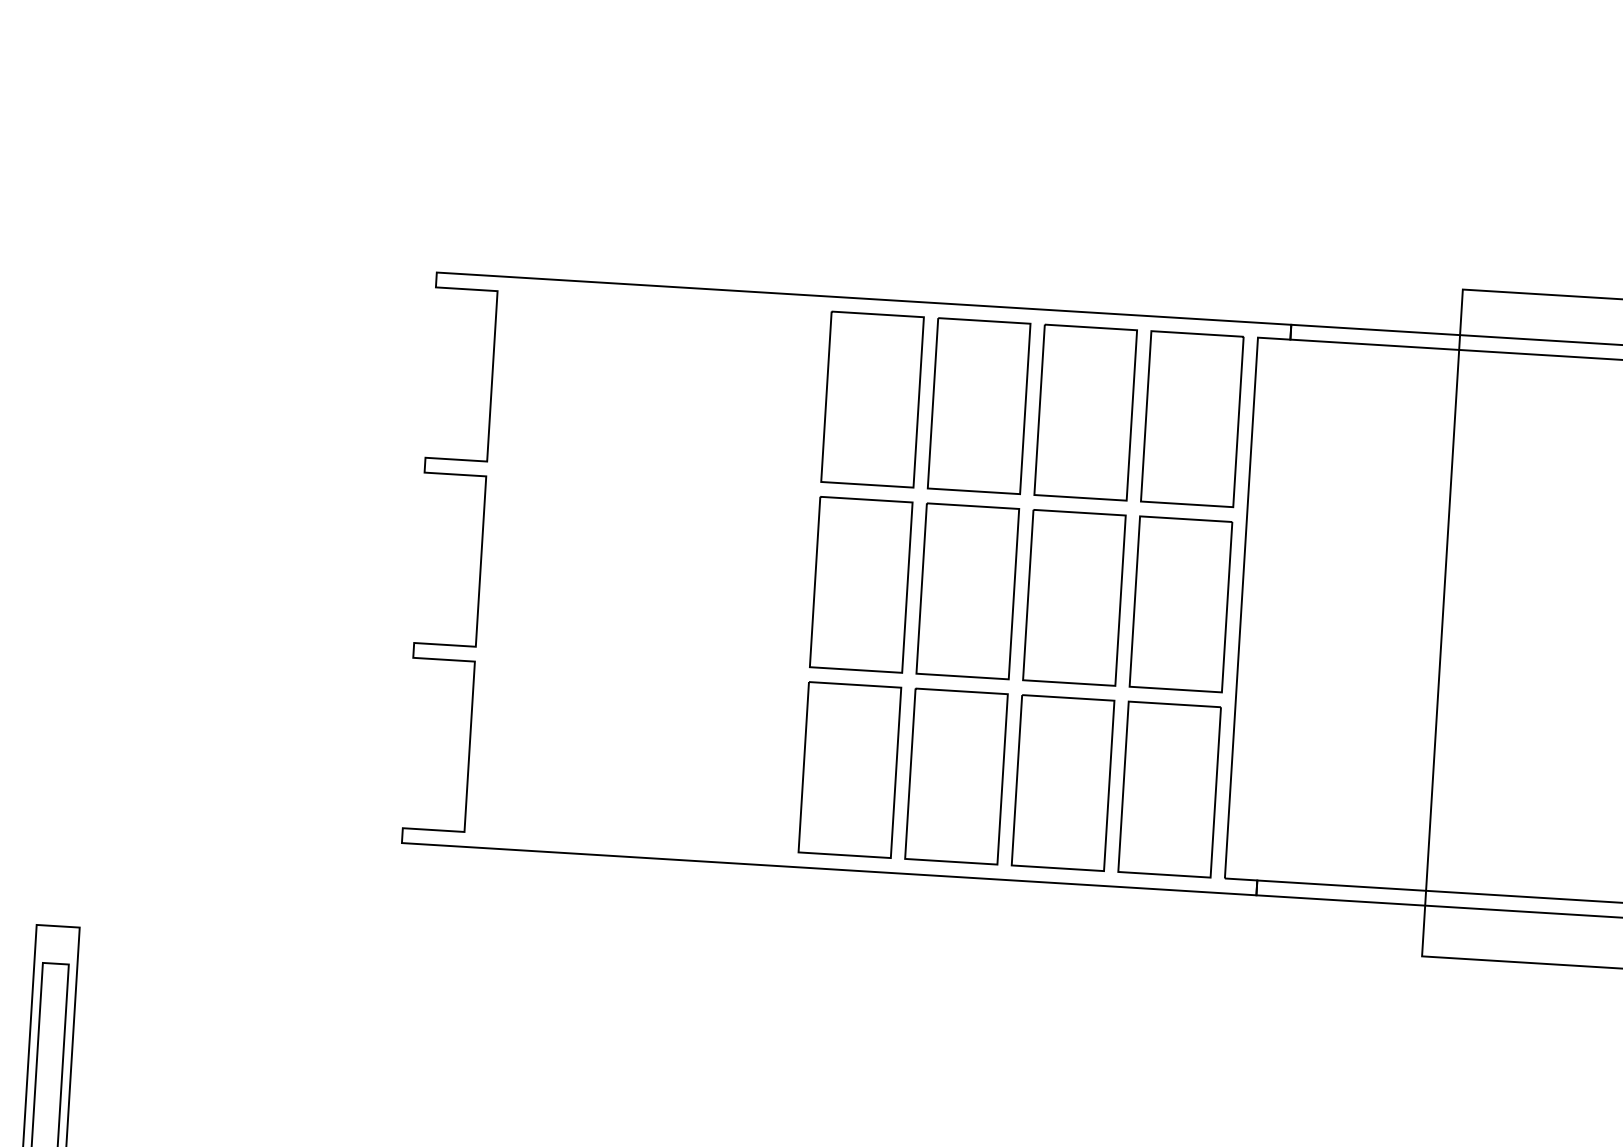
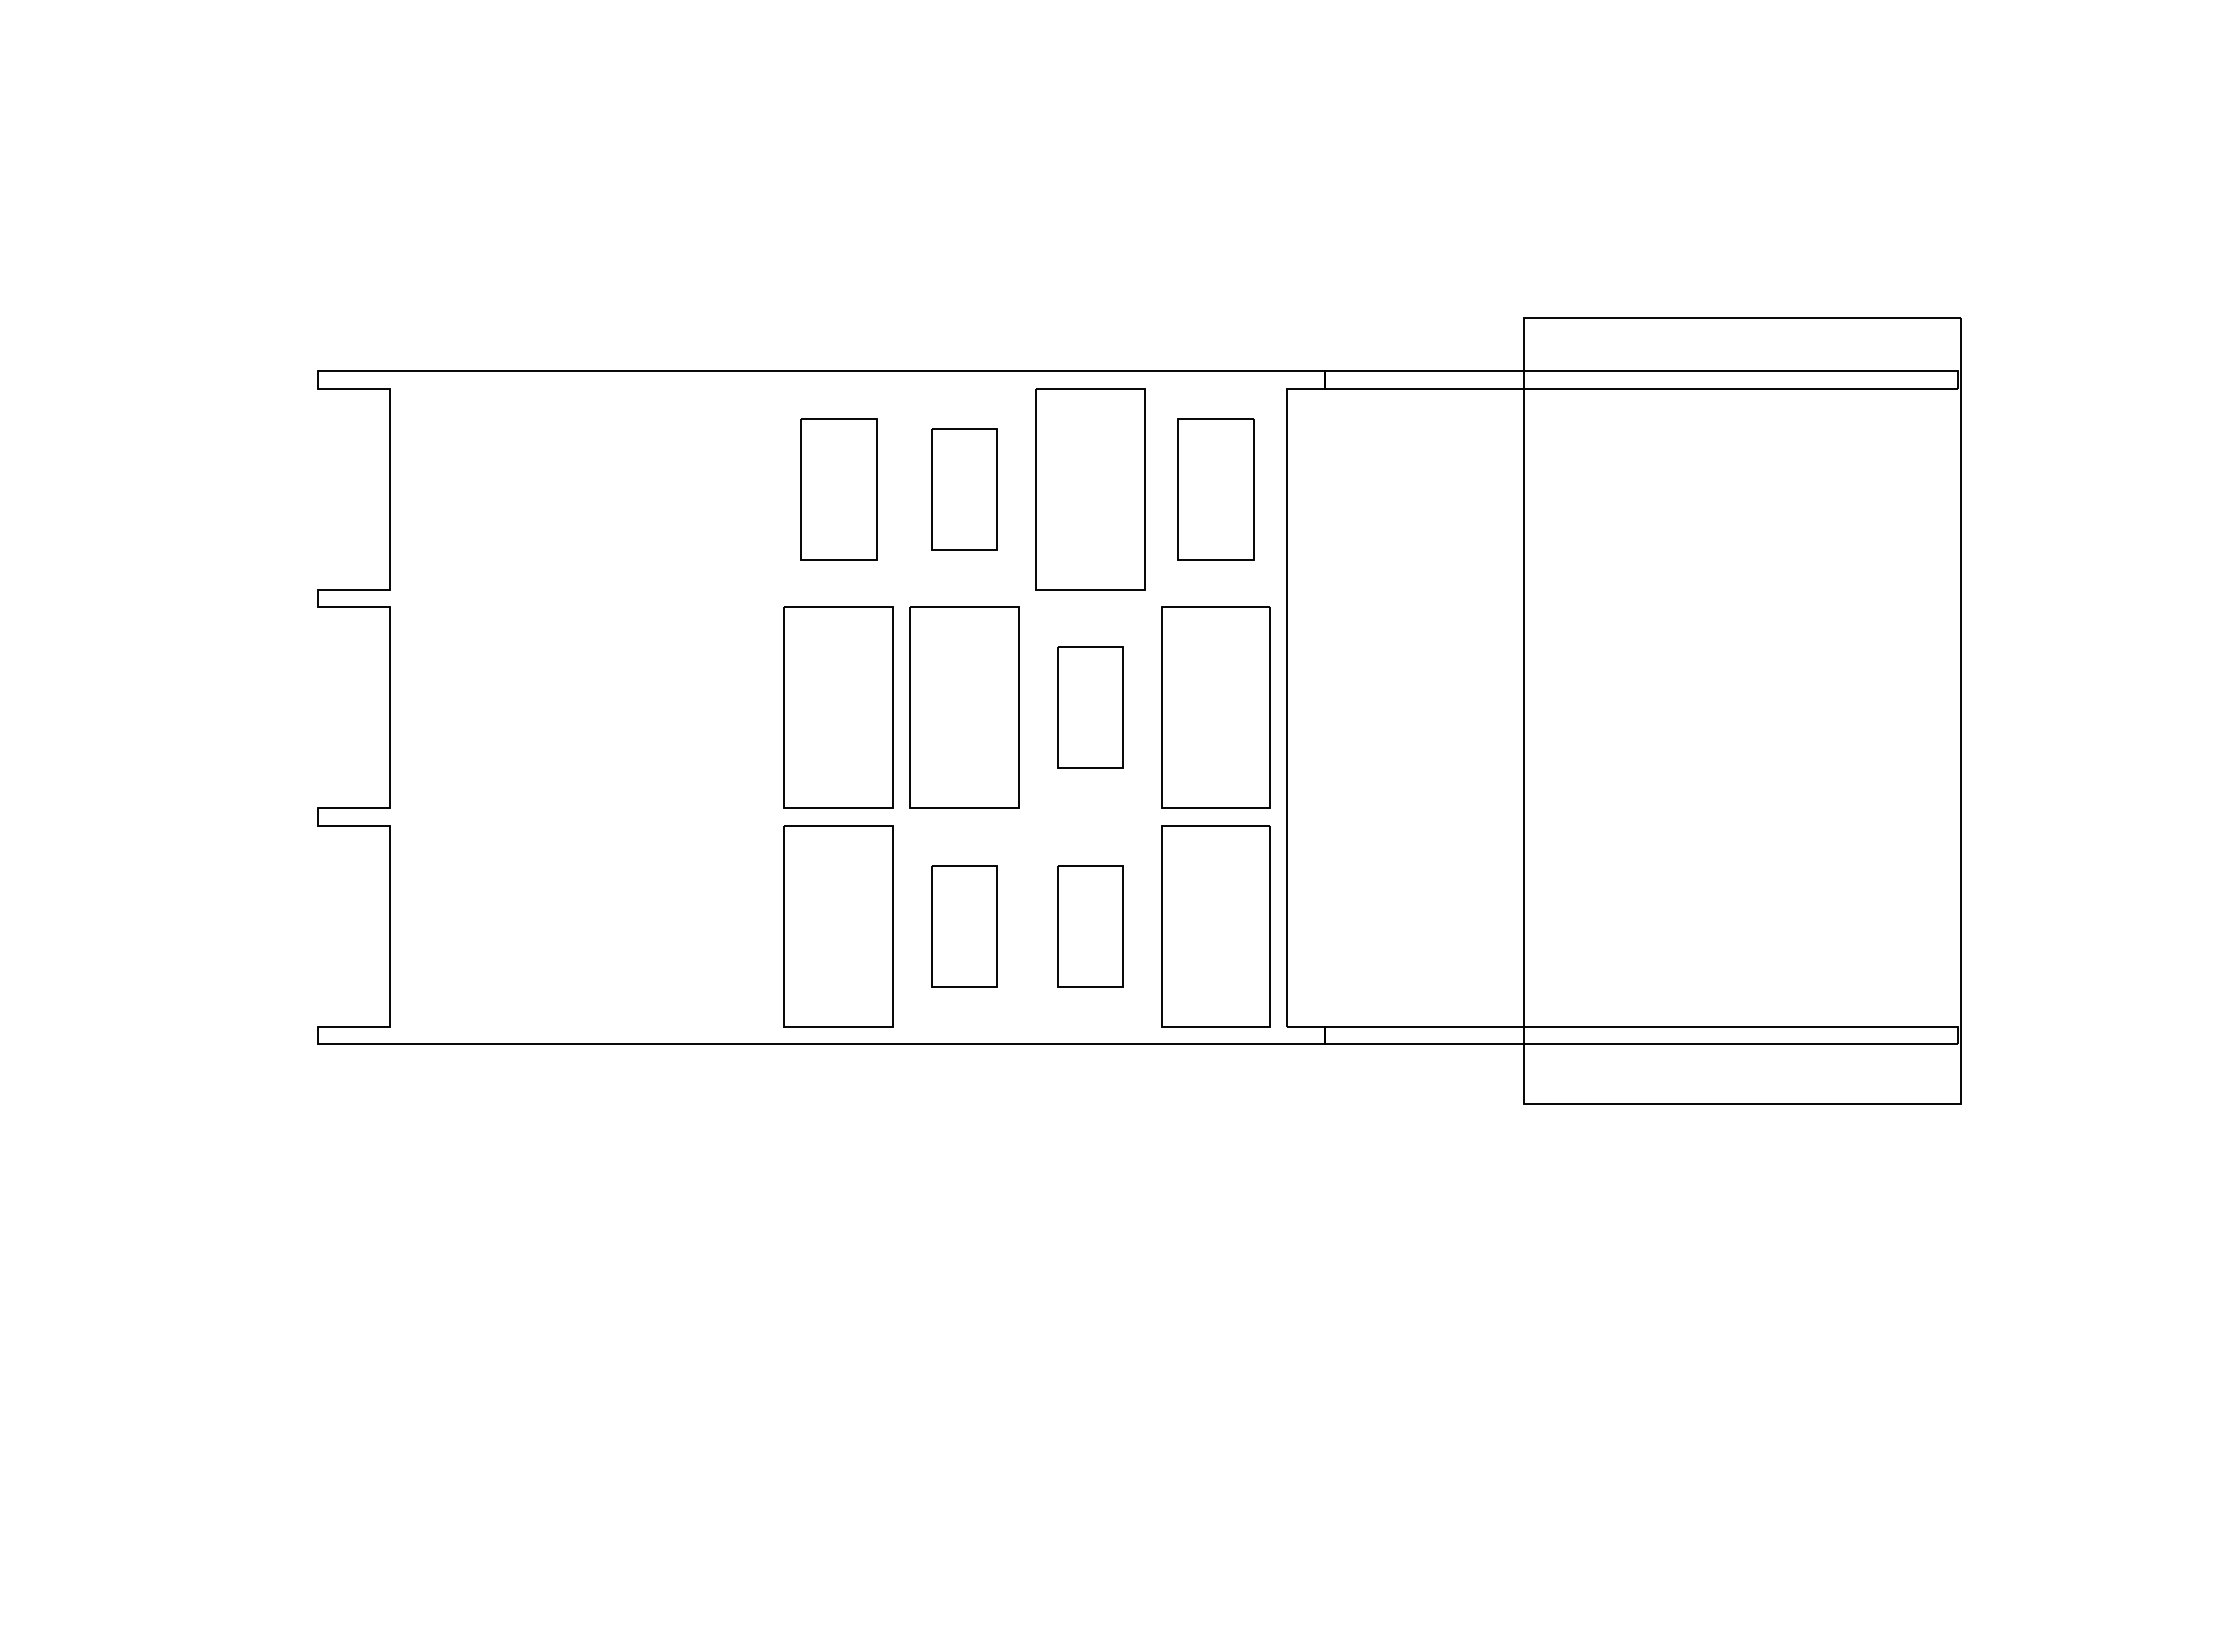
part: (872, 399) -> (838, 489), size x0.7
part: (979, 406) -> (964, 489), size x0.6
part: (1191, 419) -> (1215, 489), size x0.7
part: (1074, 597) -> (1090, 707), size x0.6
part: (956, 776) -> (964, 926), size x0.6
part: (1063, 783) -> (1090, 926), size x0.6

